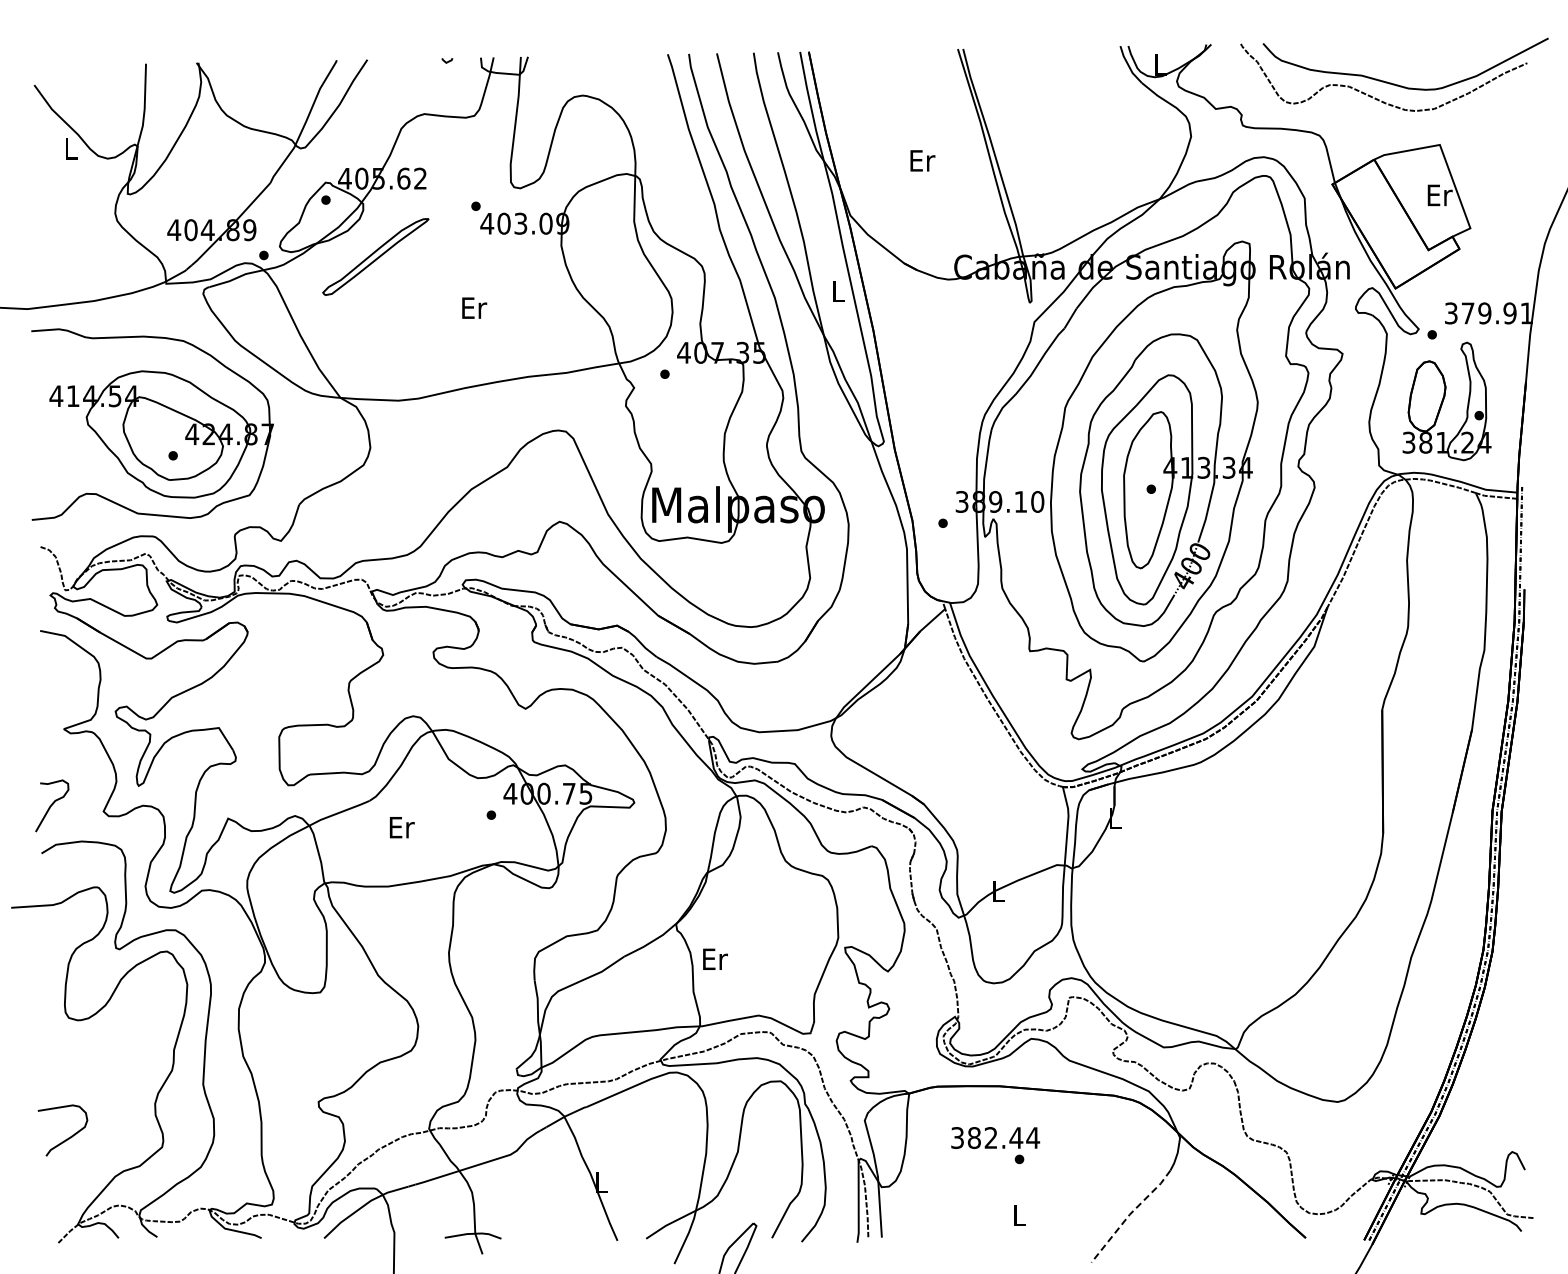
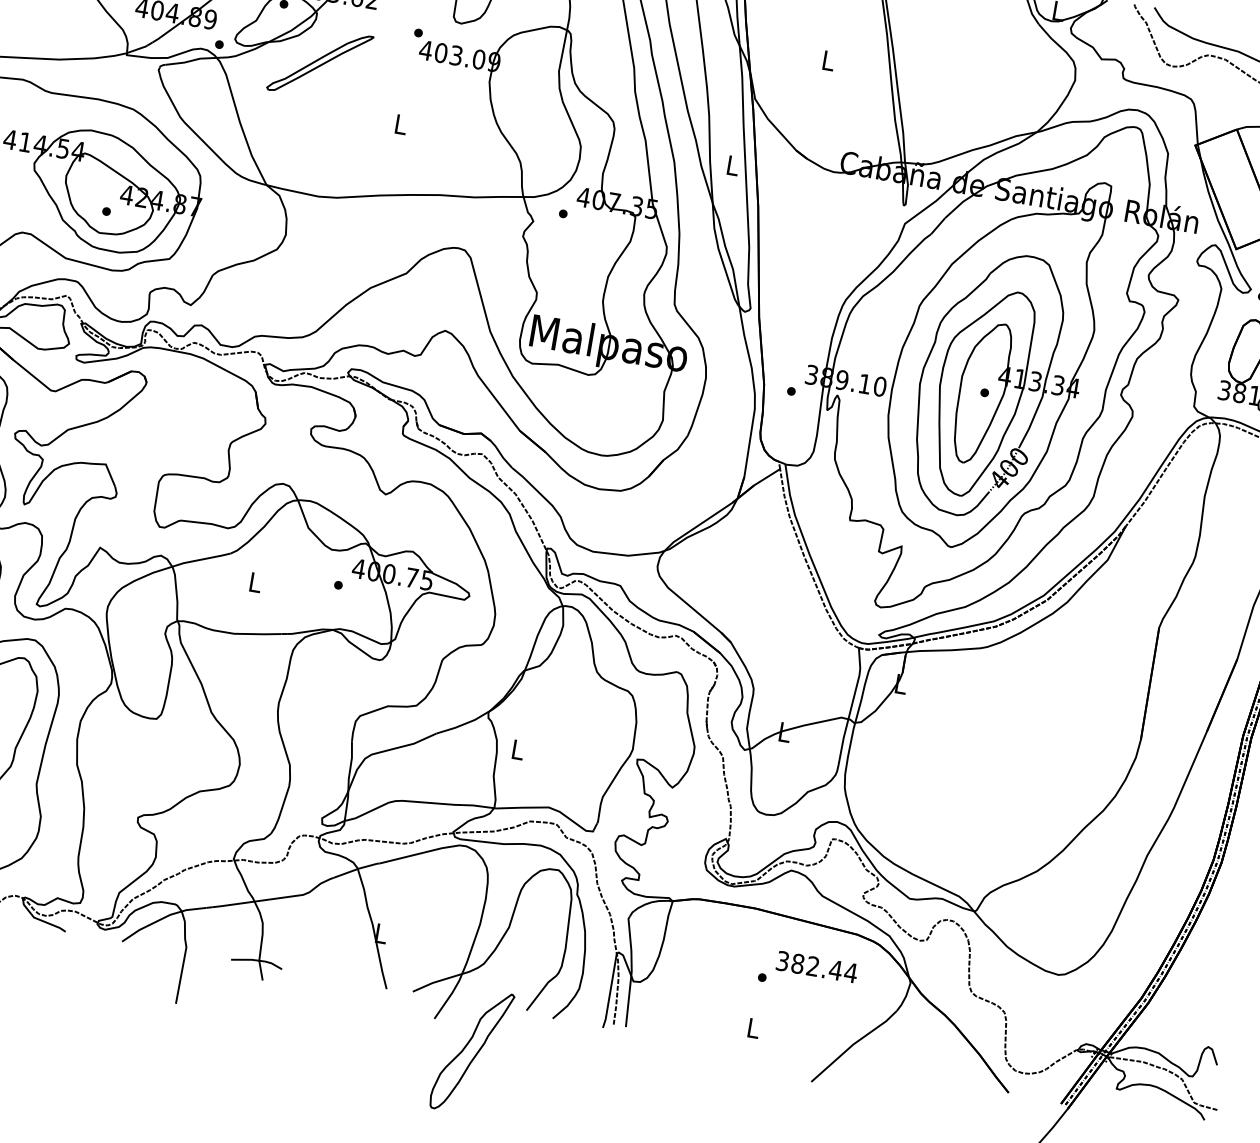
text: (922, 160) -> (828, 60), Er -> L
text: (474, 307) -> (401, 124), Er -> L
text: (401, 827) -> (255, 582), Er -> L
text: (715, 958) -> (518, 749), Er -> L
text: (995, 1137) -> (817, 966), moved
line: (1129, 1214) -> (853, 1044), dashed -> solid

